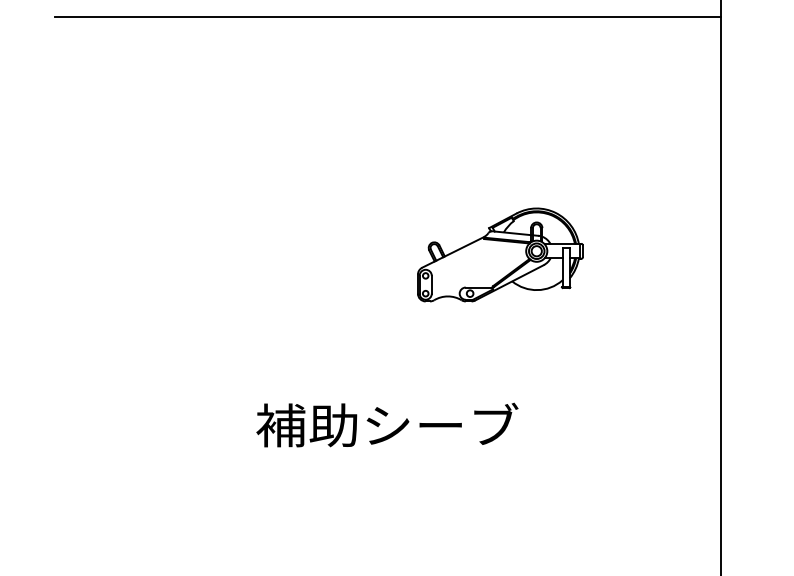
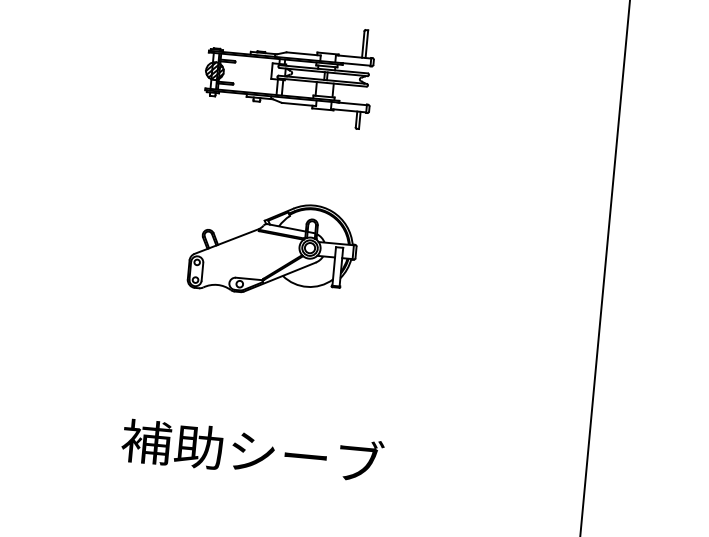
part: (388, 143) -> (288, 72), added
part: (500, 254) -> (273, 248), moved
text: (387, 424) -> (252, 450), moved

